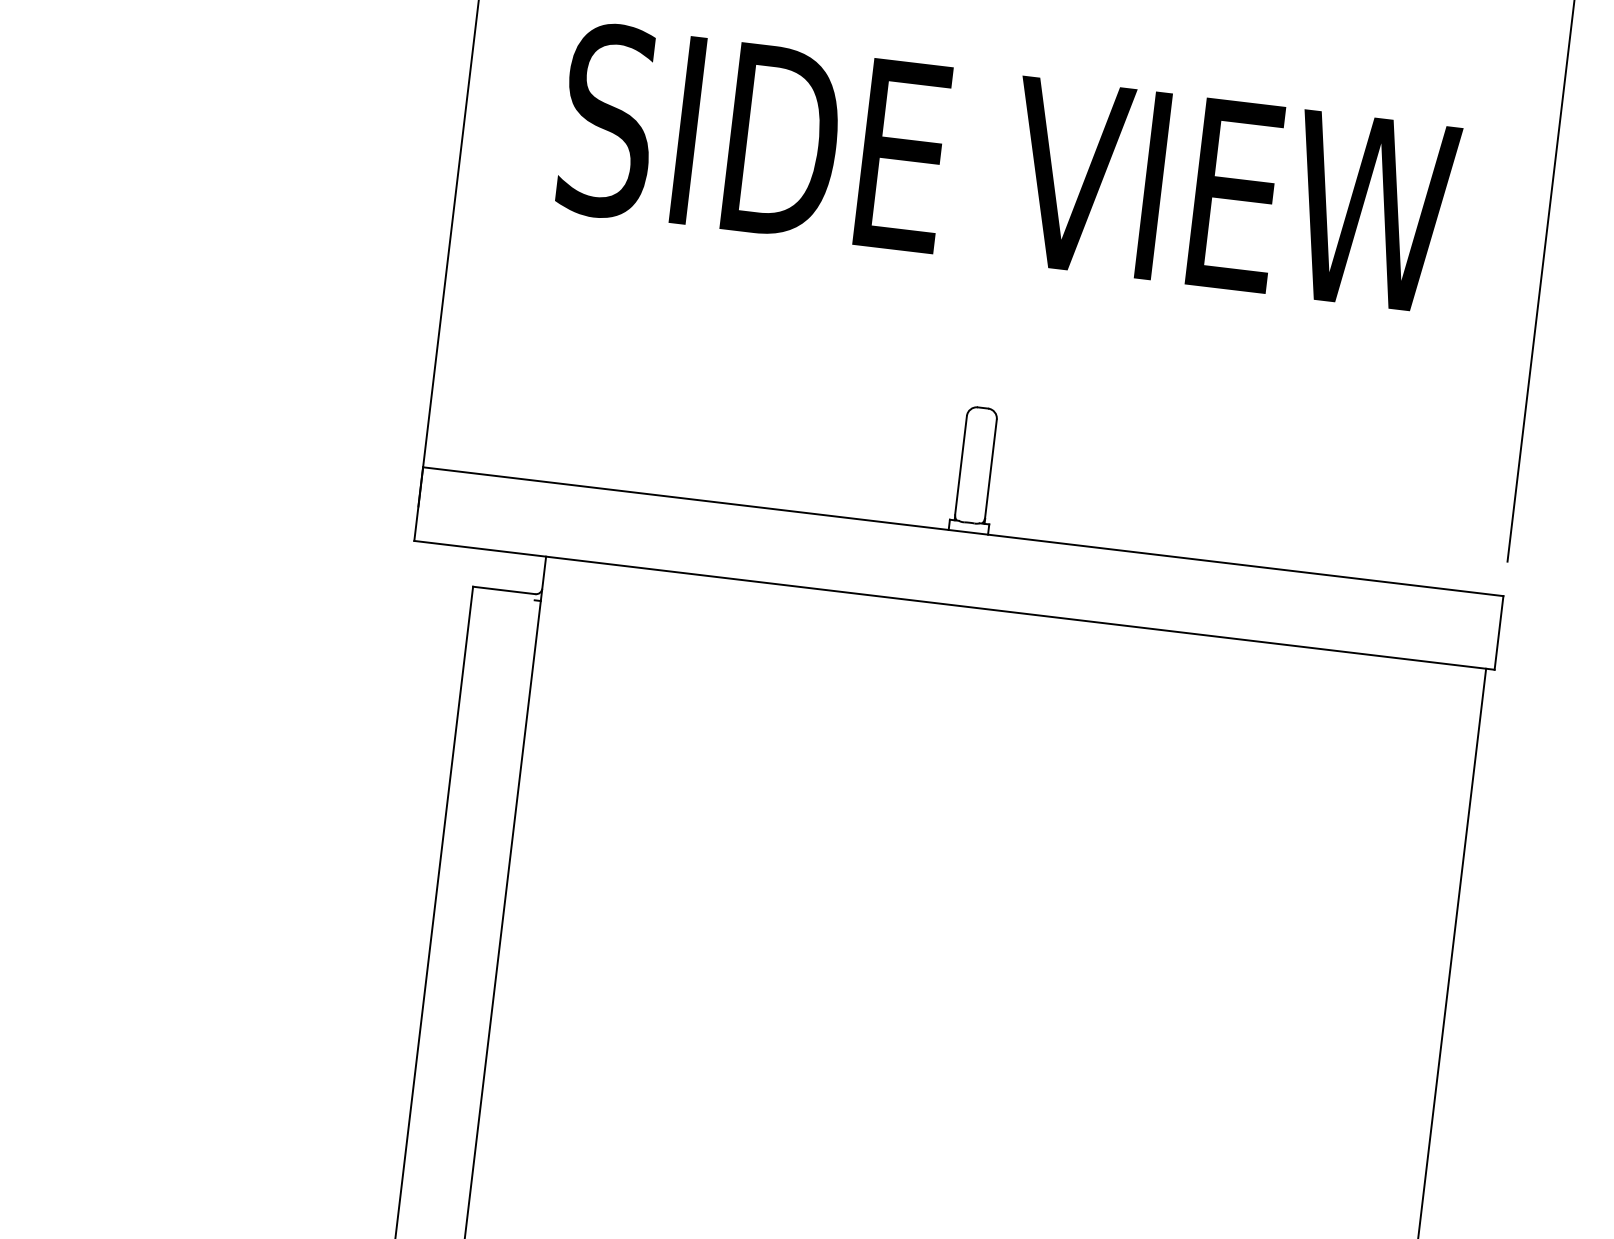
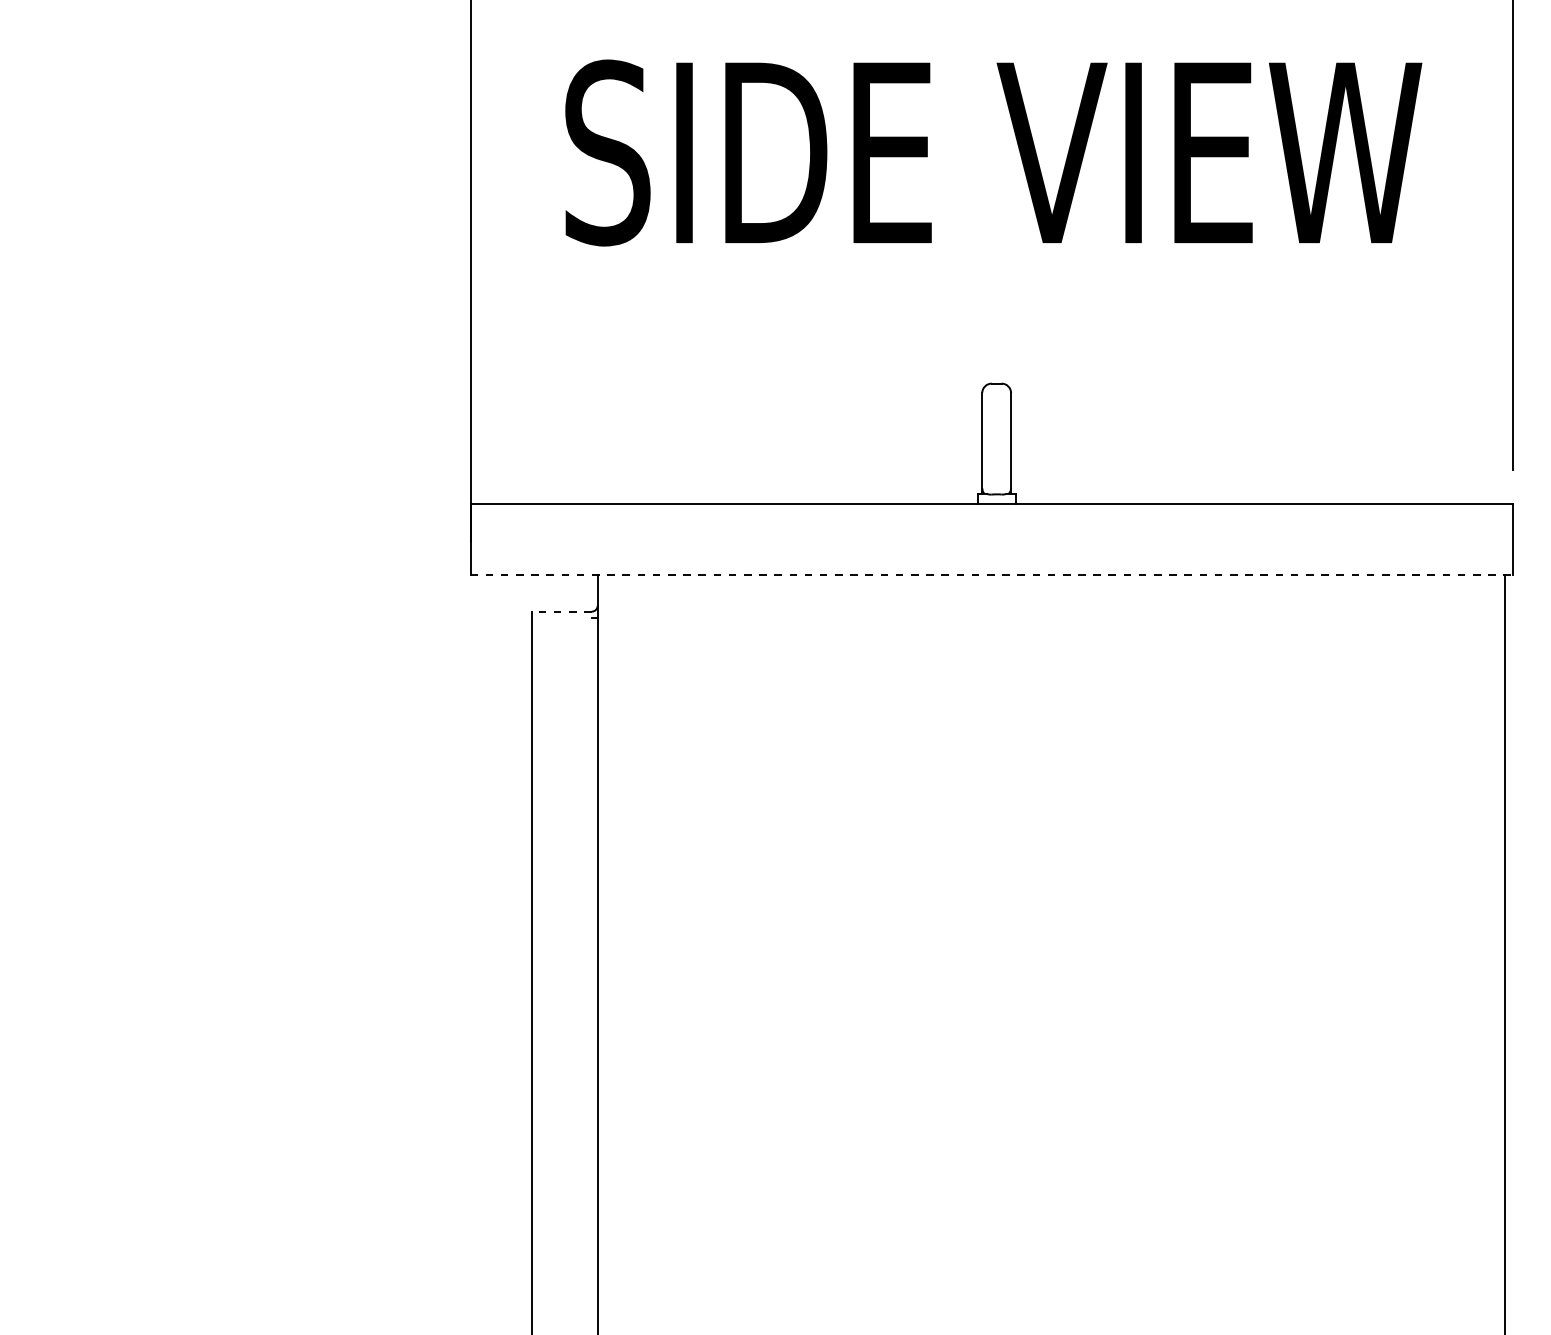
line: (504, 590) -> (561, 611), solid -> dashed
line: (955, 605) -> (992, 574), solid -> dashed

